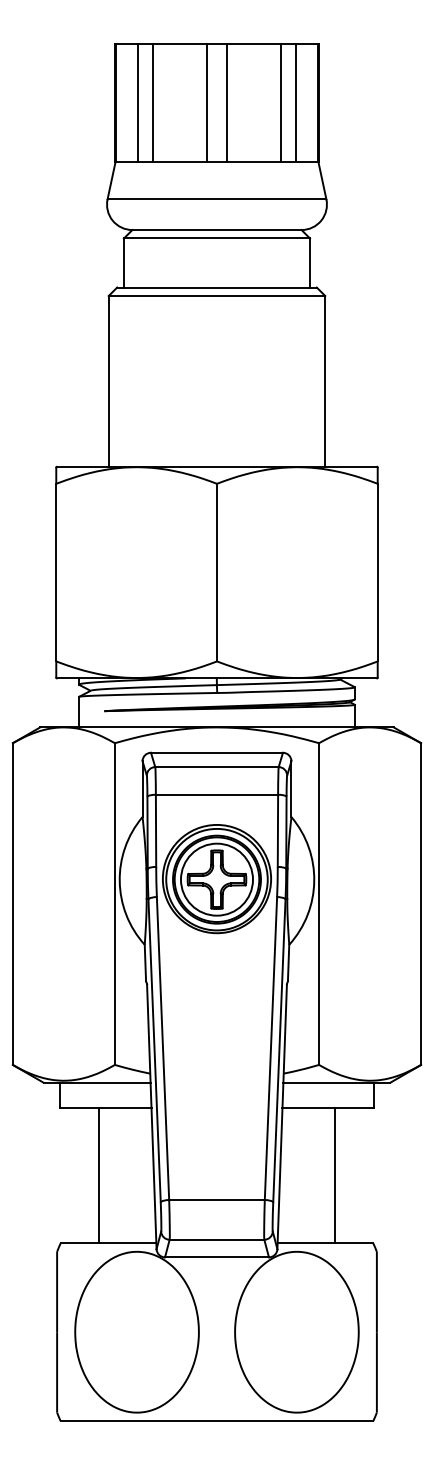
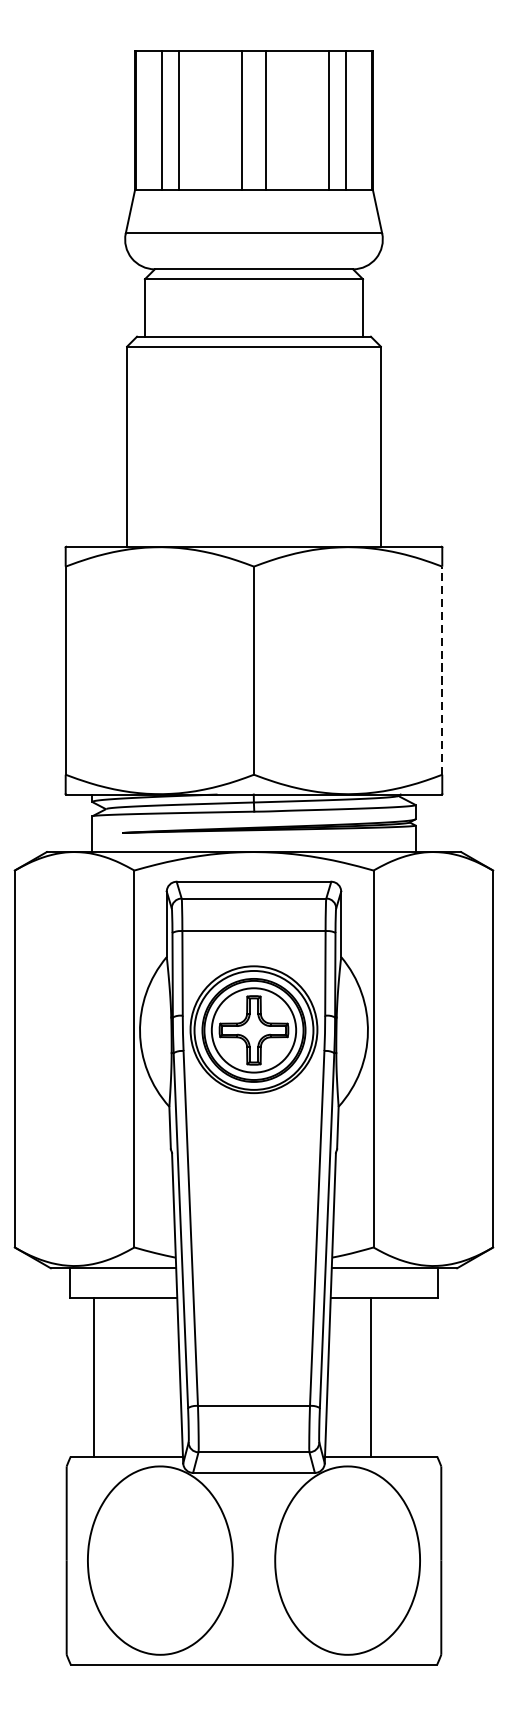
line: (377, 572) -> (442, 670), solid -> dashed
line: (99, 1175) -> (94, 1377), moved
line: (334, 1175) -> (370, 1377), moved

